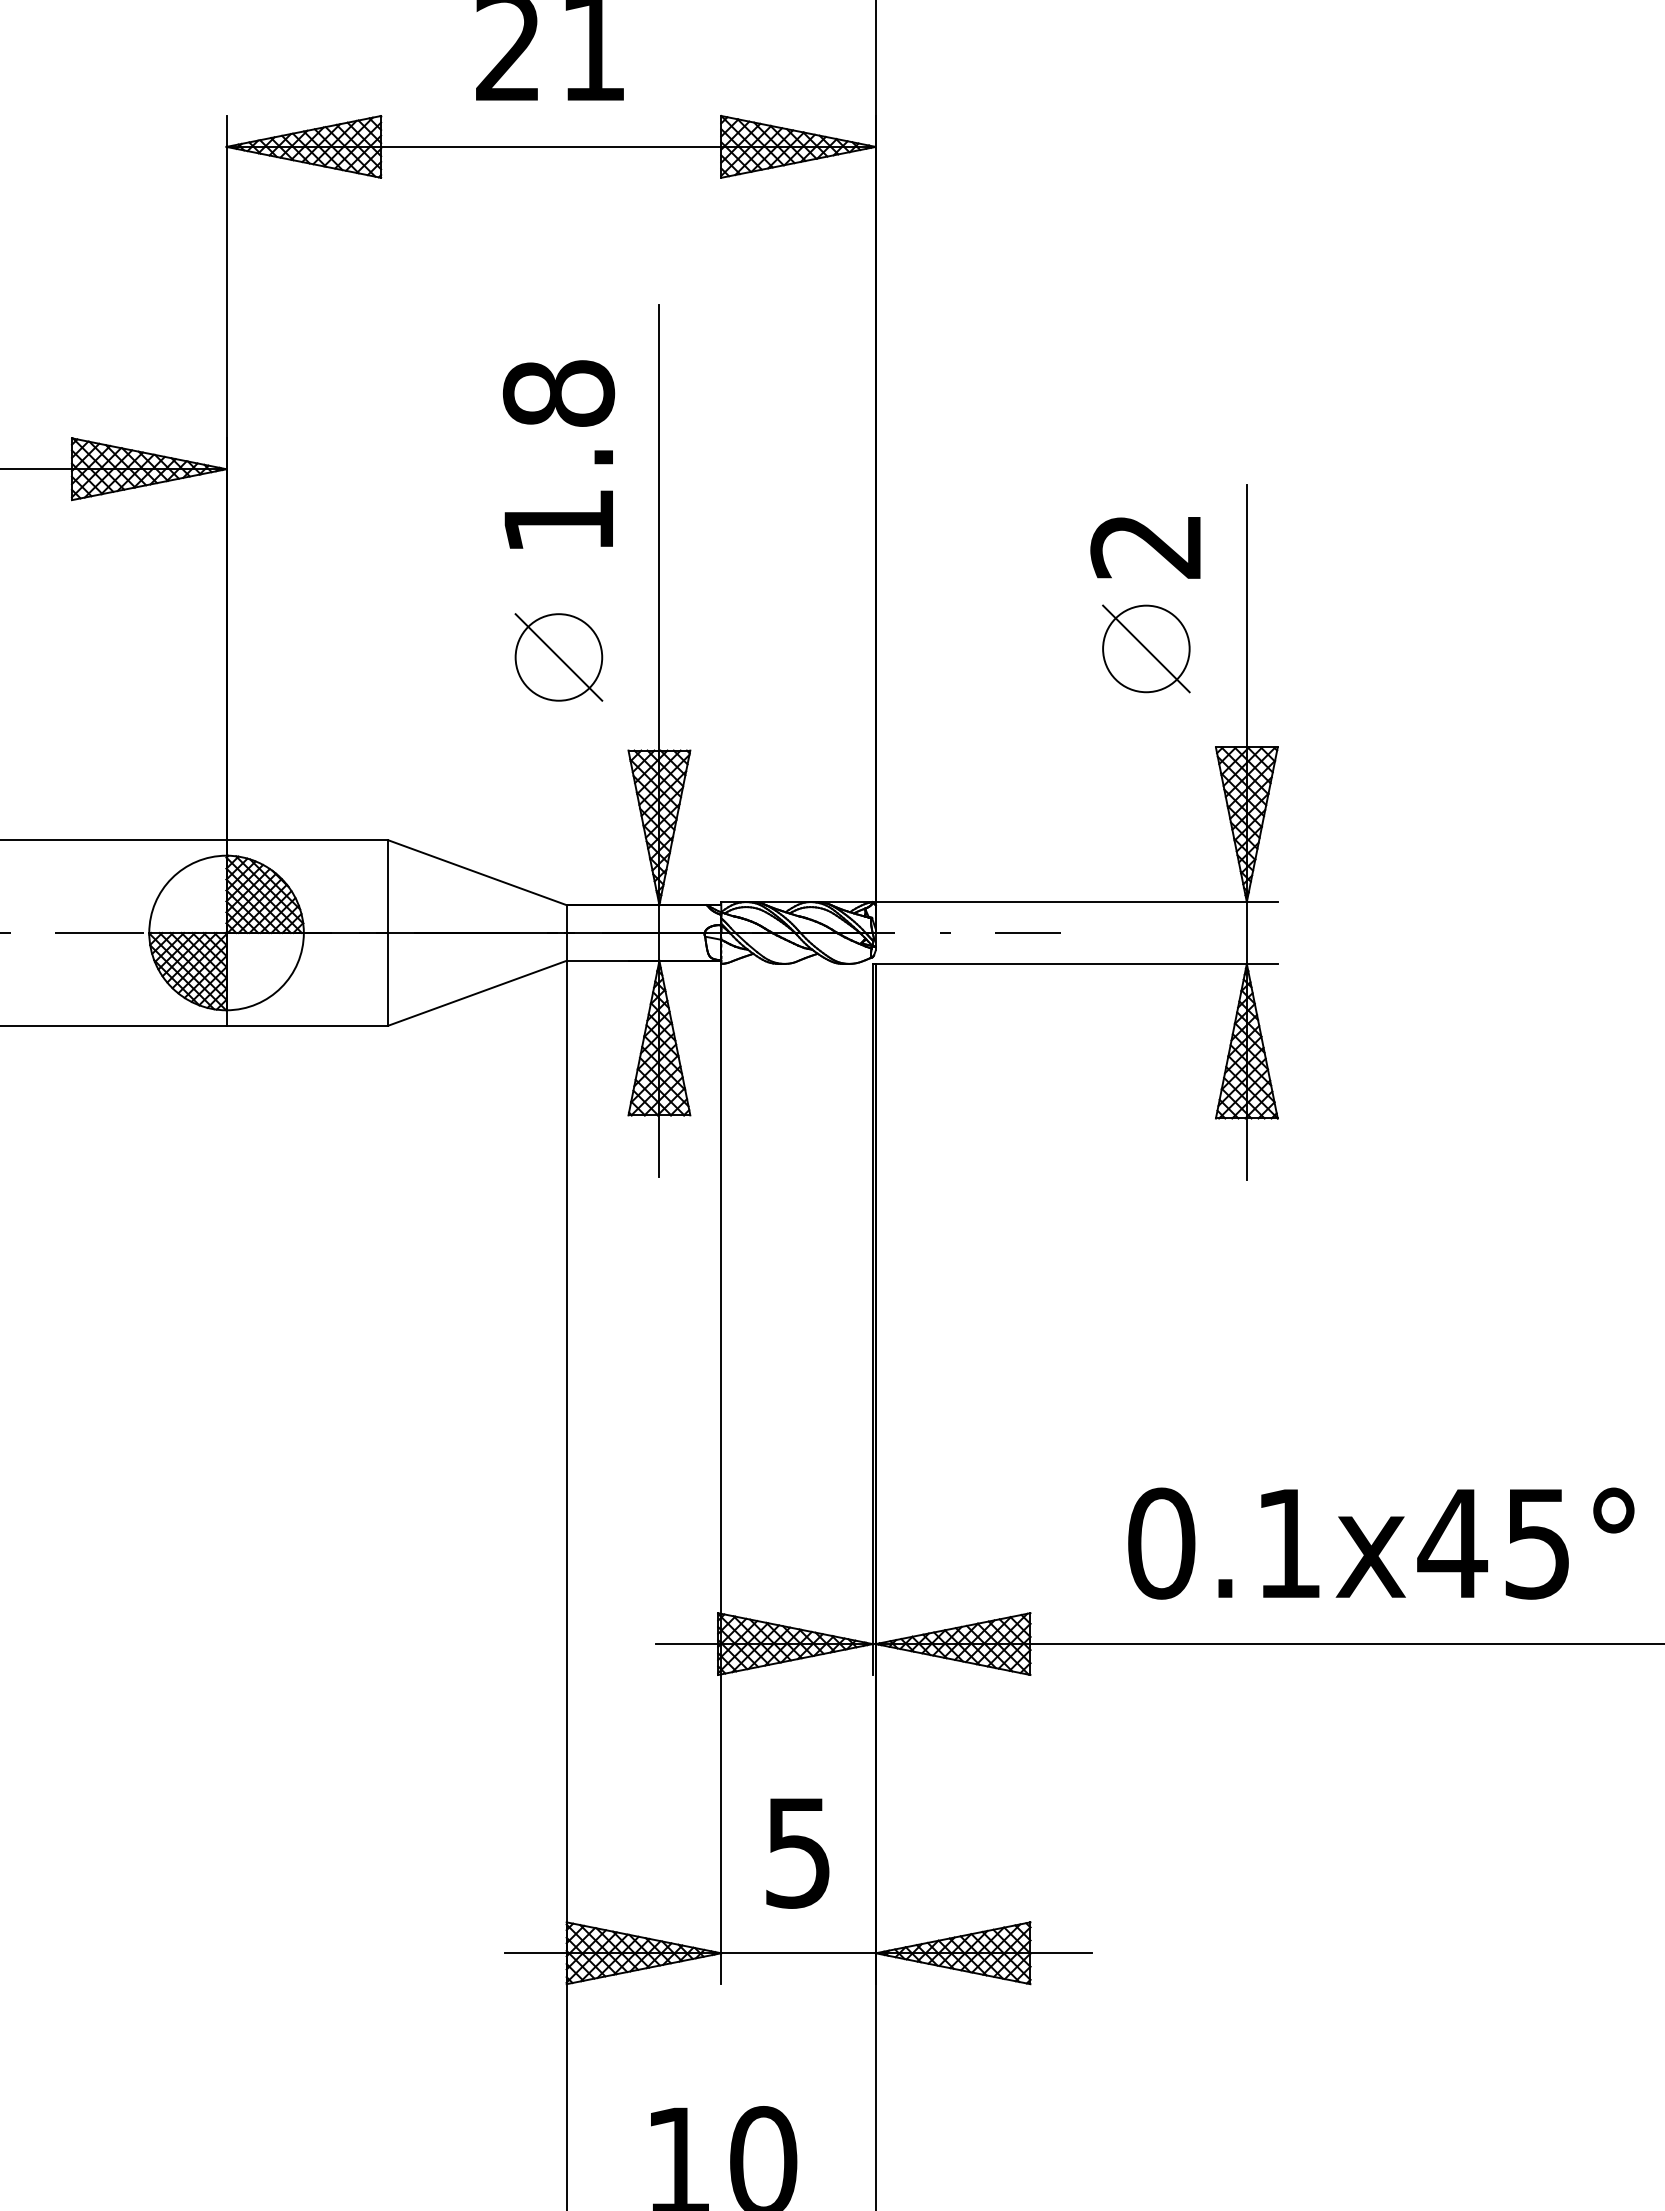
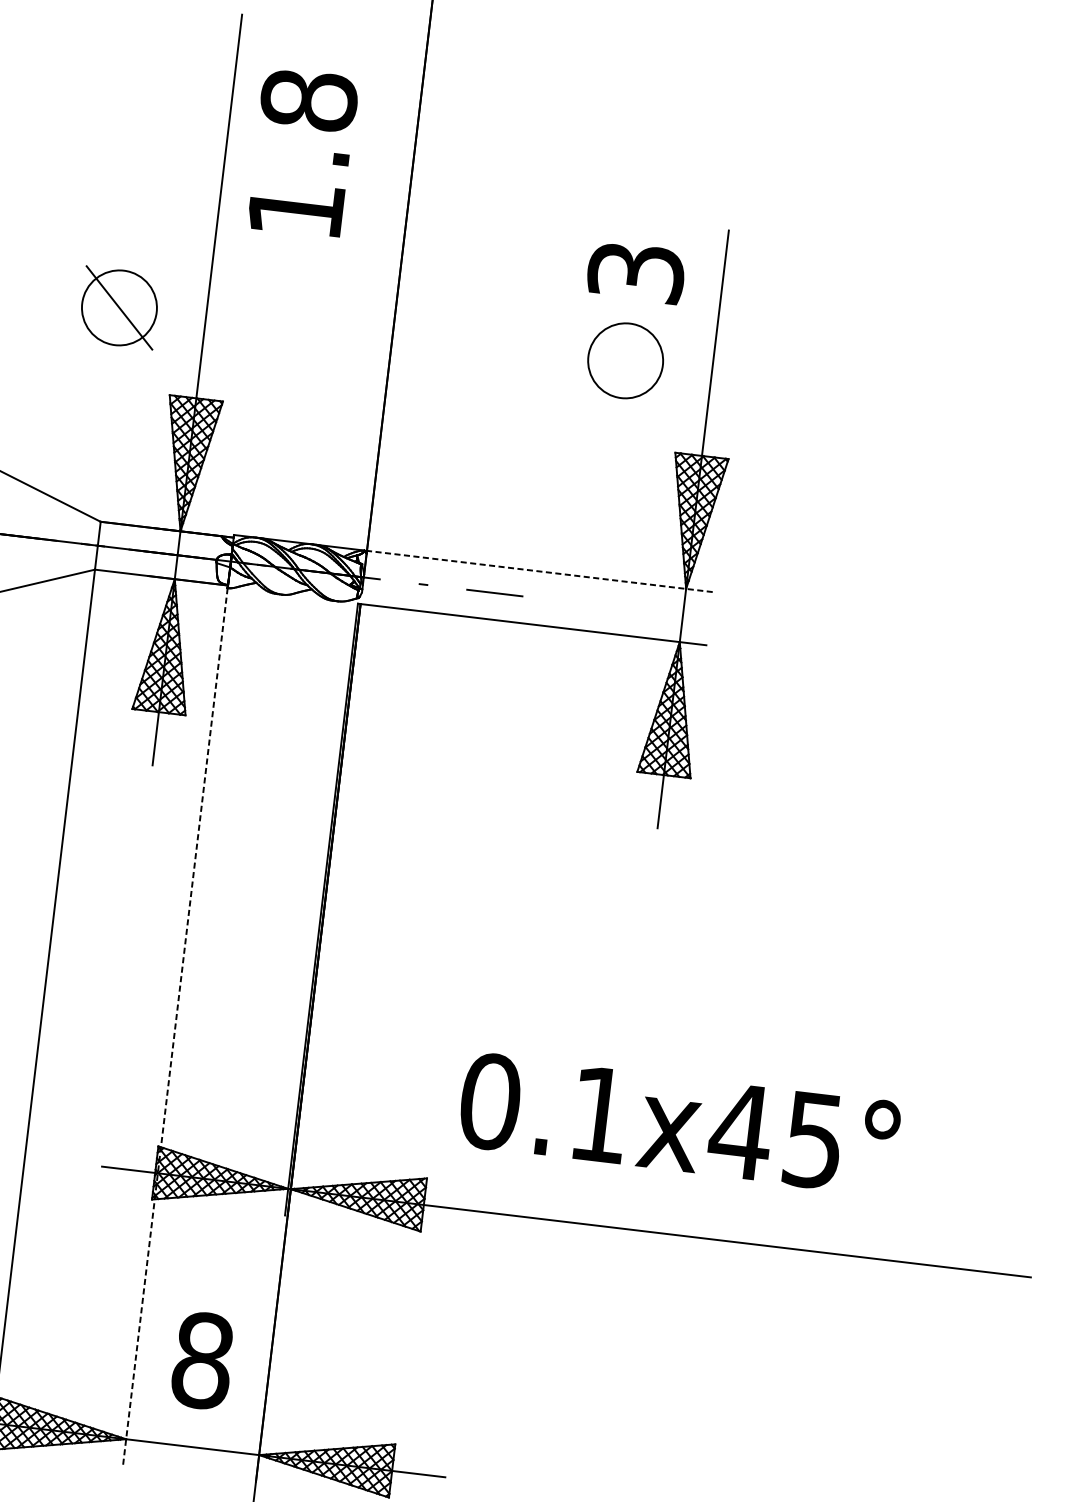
text: (559, 454) -> (303, 152), moved
text: (1146, 546) -> (636, 272), 2 -> 3
line: (1146, 648) -> (625, 360), removed
line: (1075, 902) -> (538, 571), solid -> dashed
line: (721, 1474) -> (175, 1027), solid -> dashed
text: (1381, 1543) -> (679, 1124), moved
text: (798, 1852) -> (202, 1360), 5 -> 8

